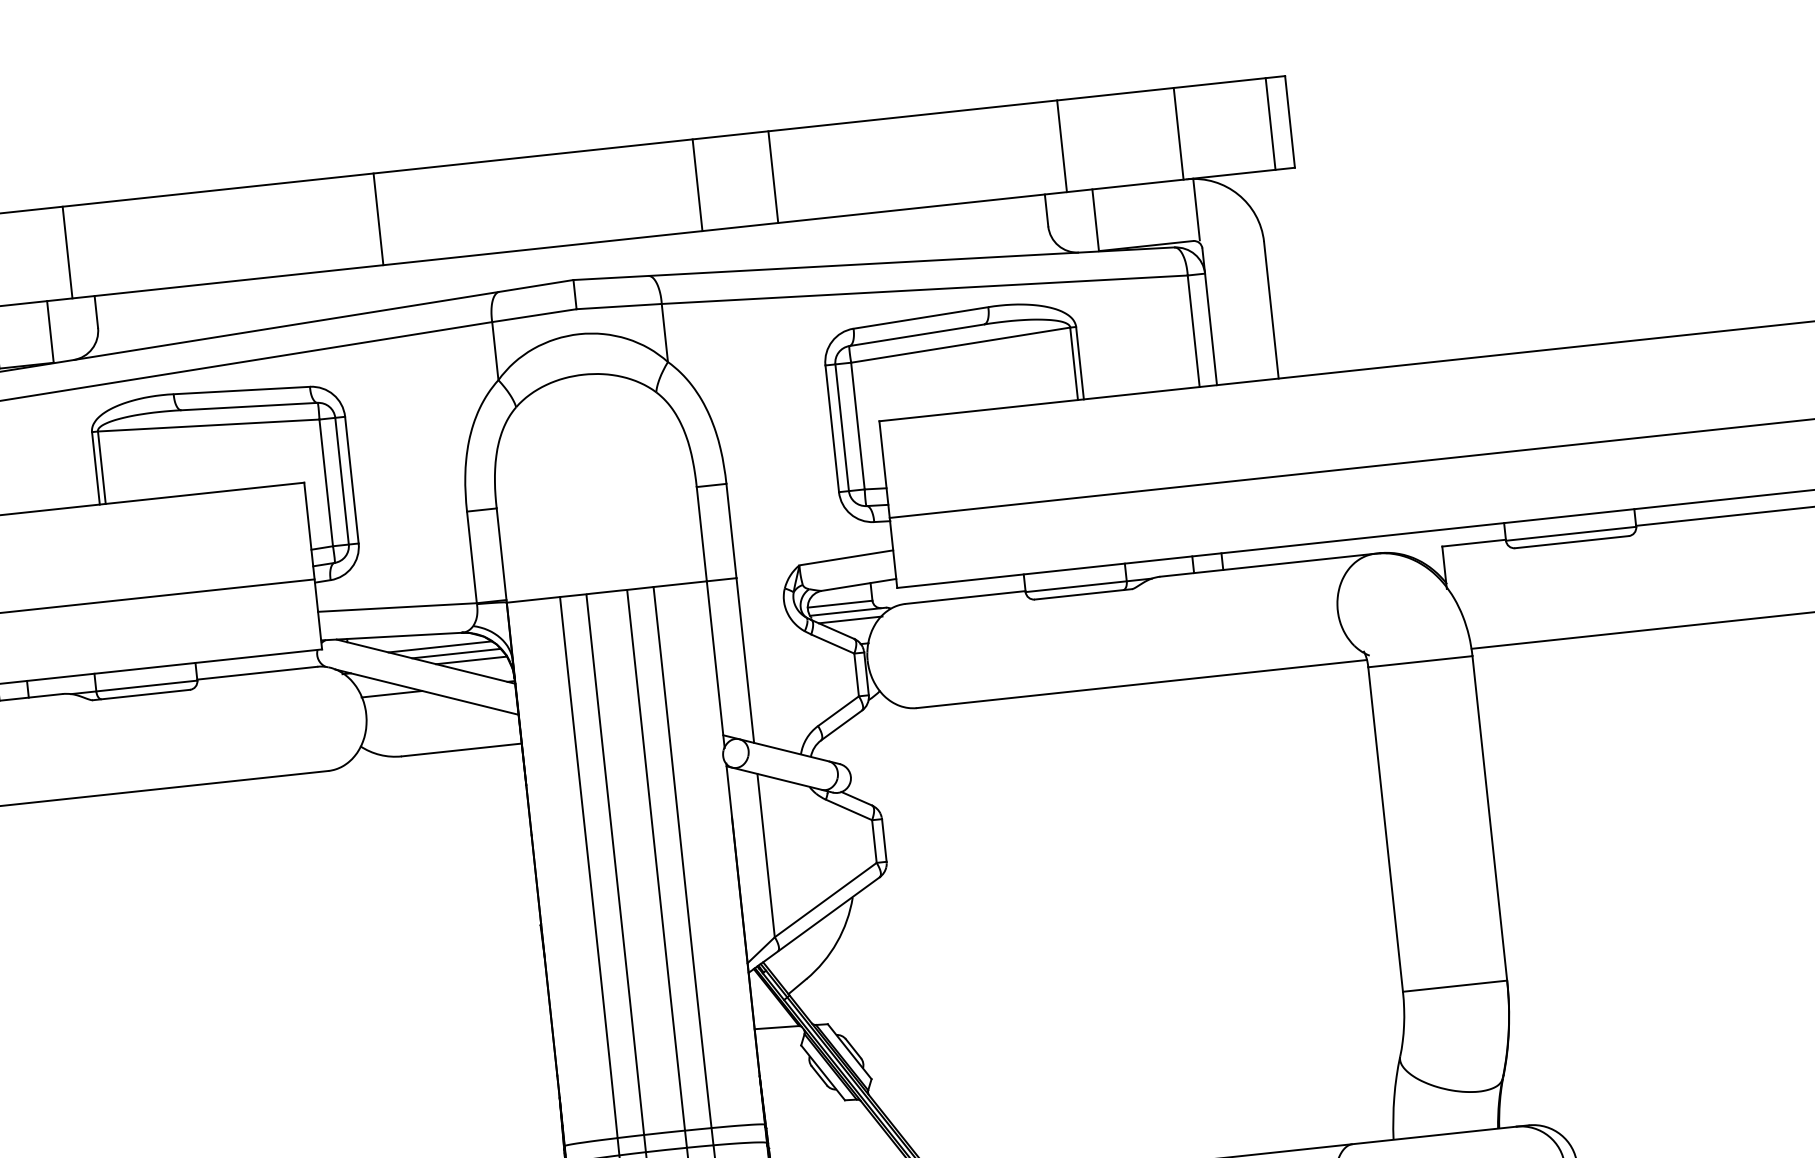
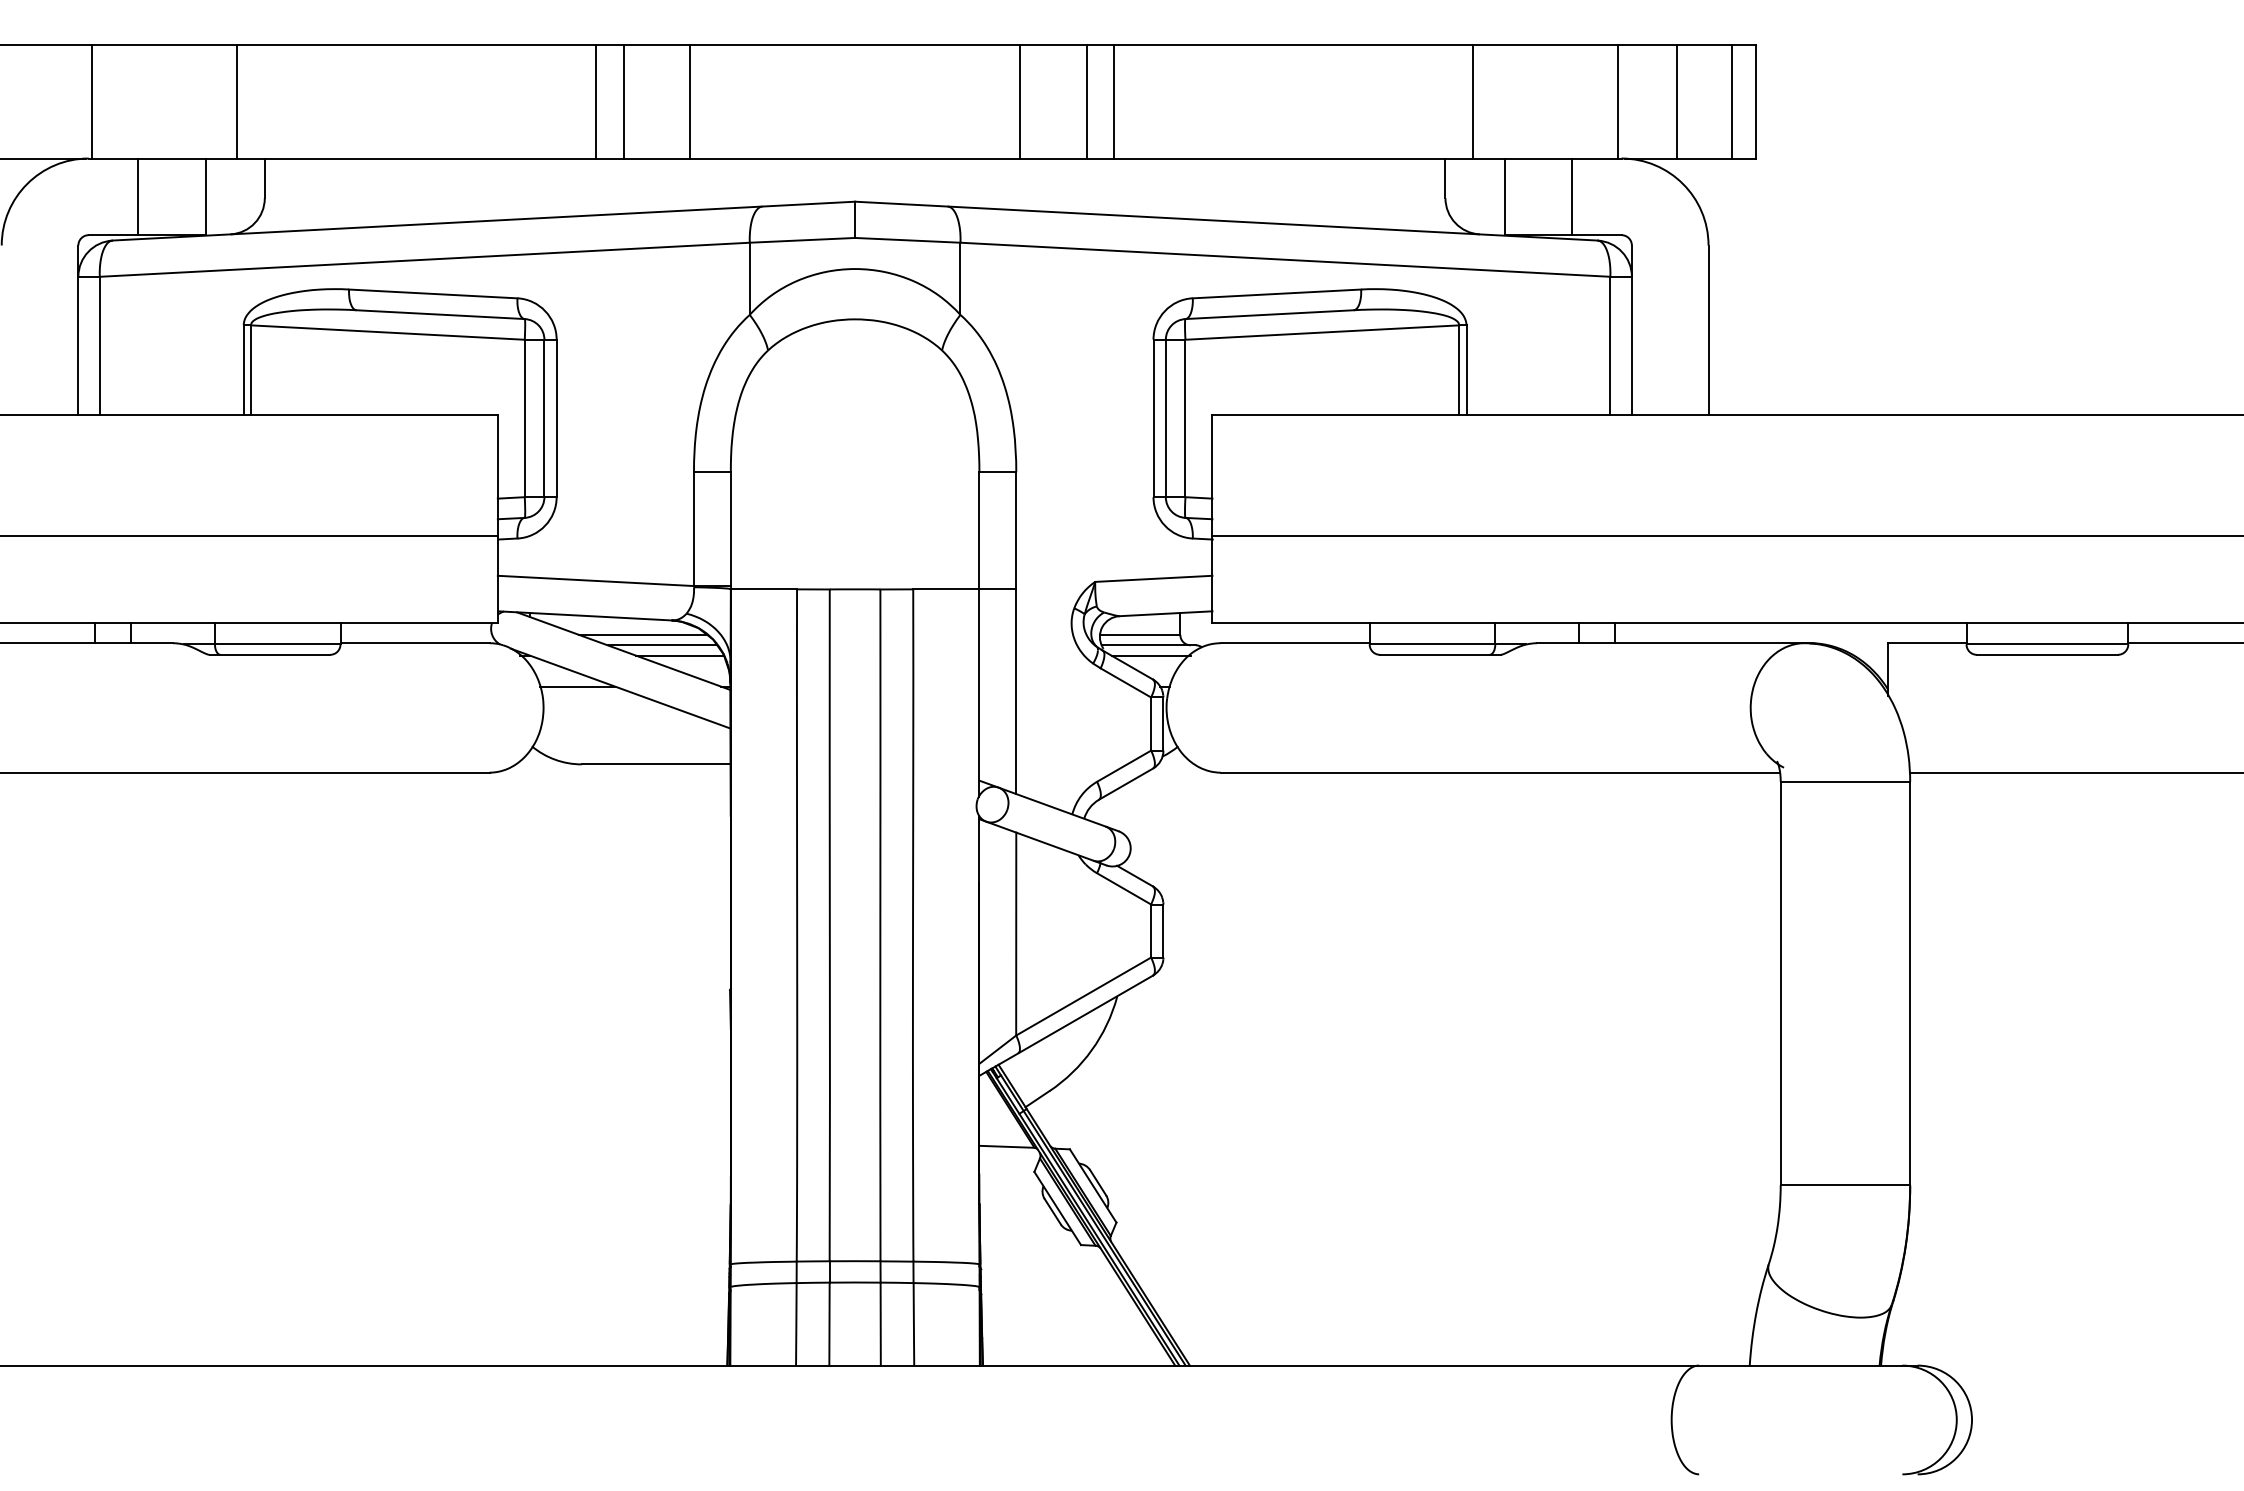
line: (1225, 128) -> (1676, 101), added
line: (751, 179) -> (1086, 101), added
line: (1196, 209) -> (1571, 196), moved
line: (432, 213) -> (690, 101), added
line: (356, 221) -> (596, 101), added

